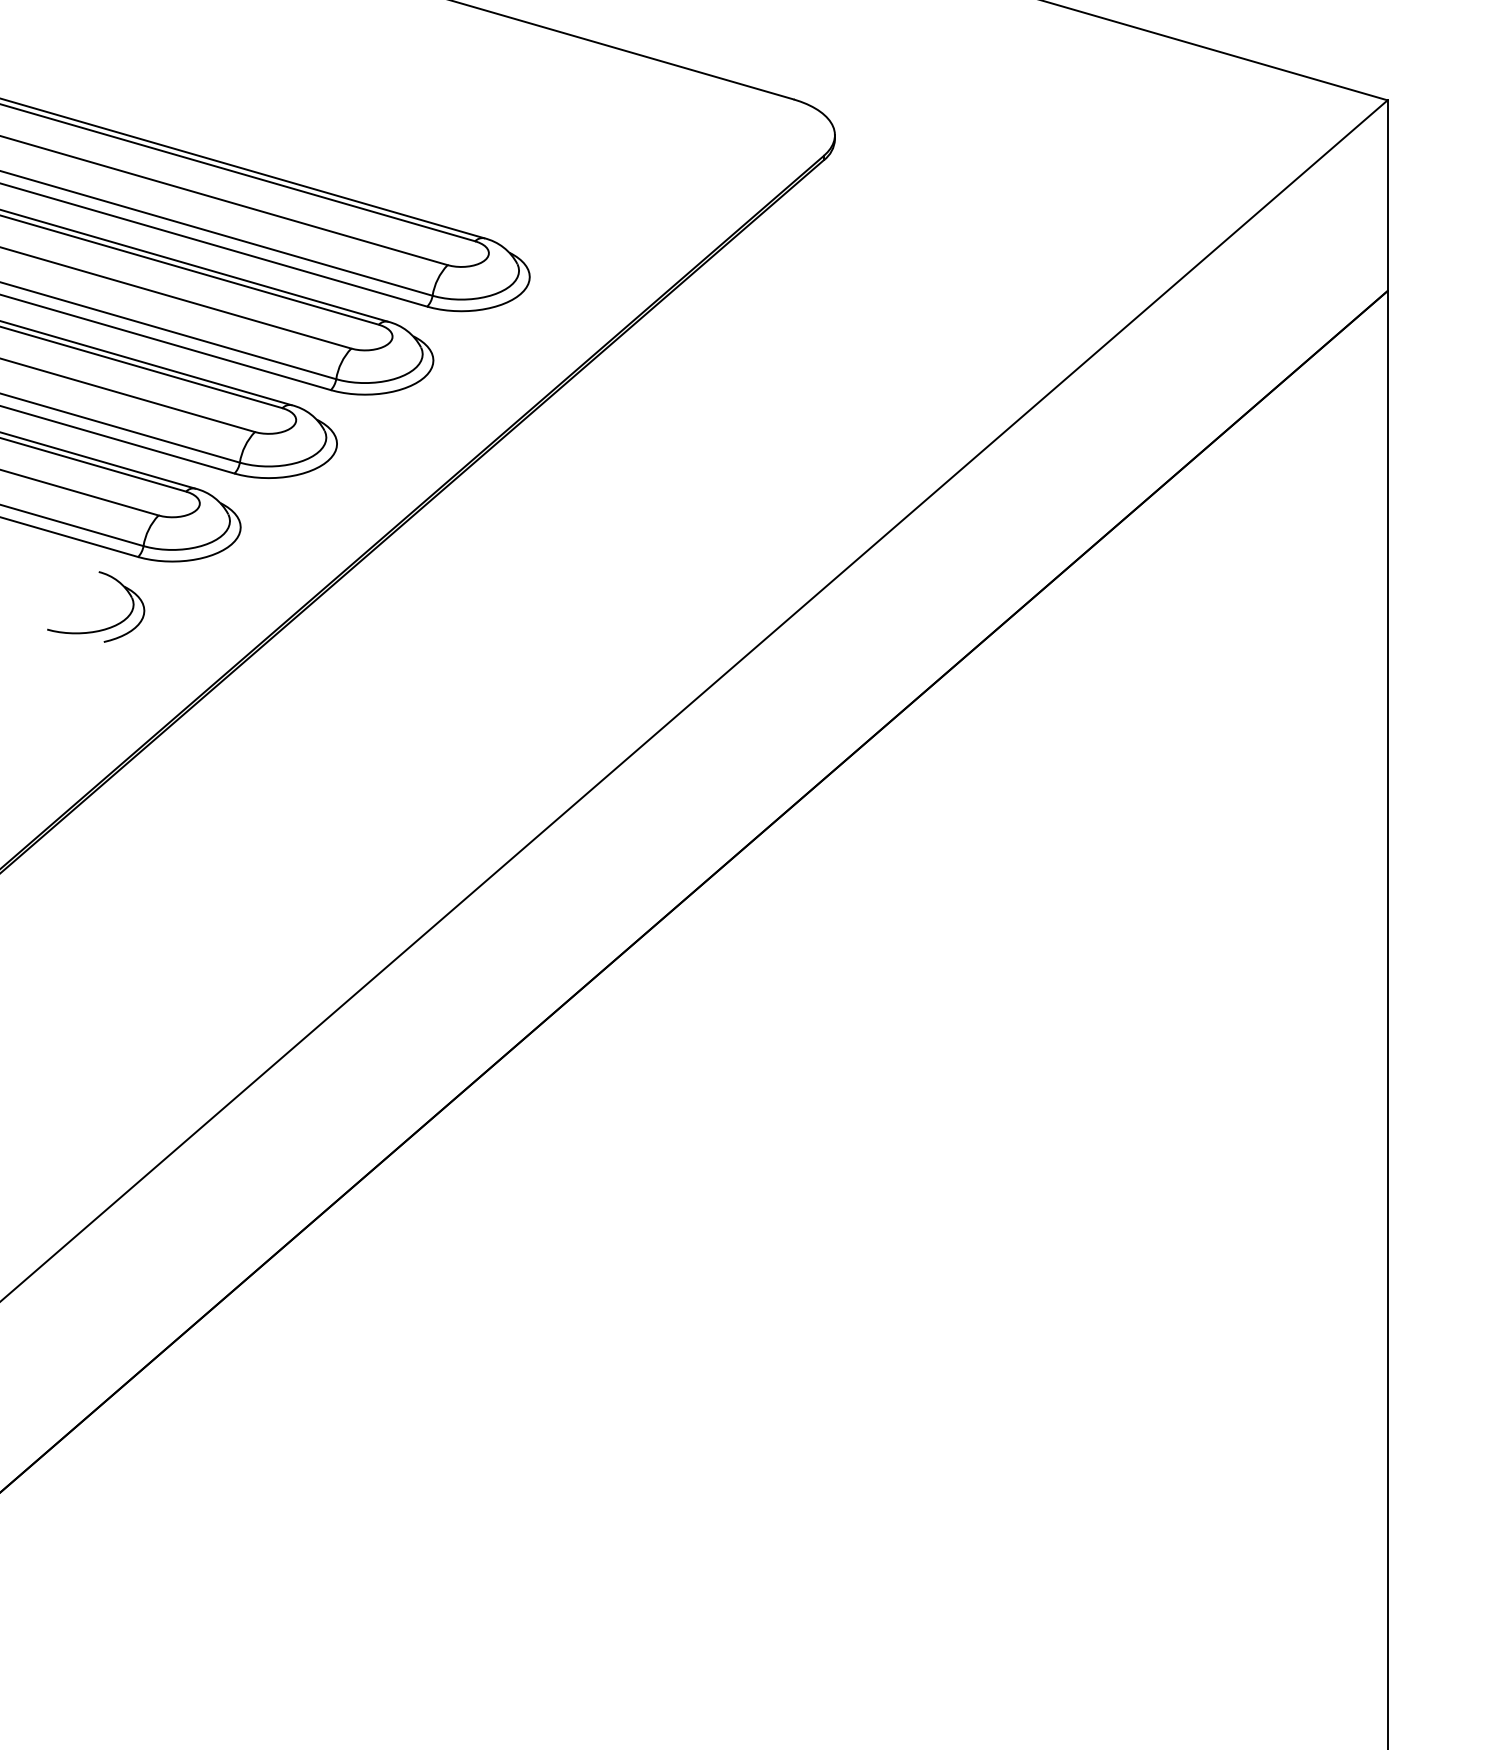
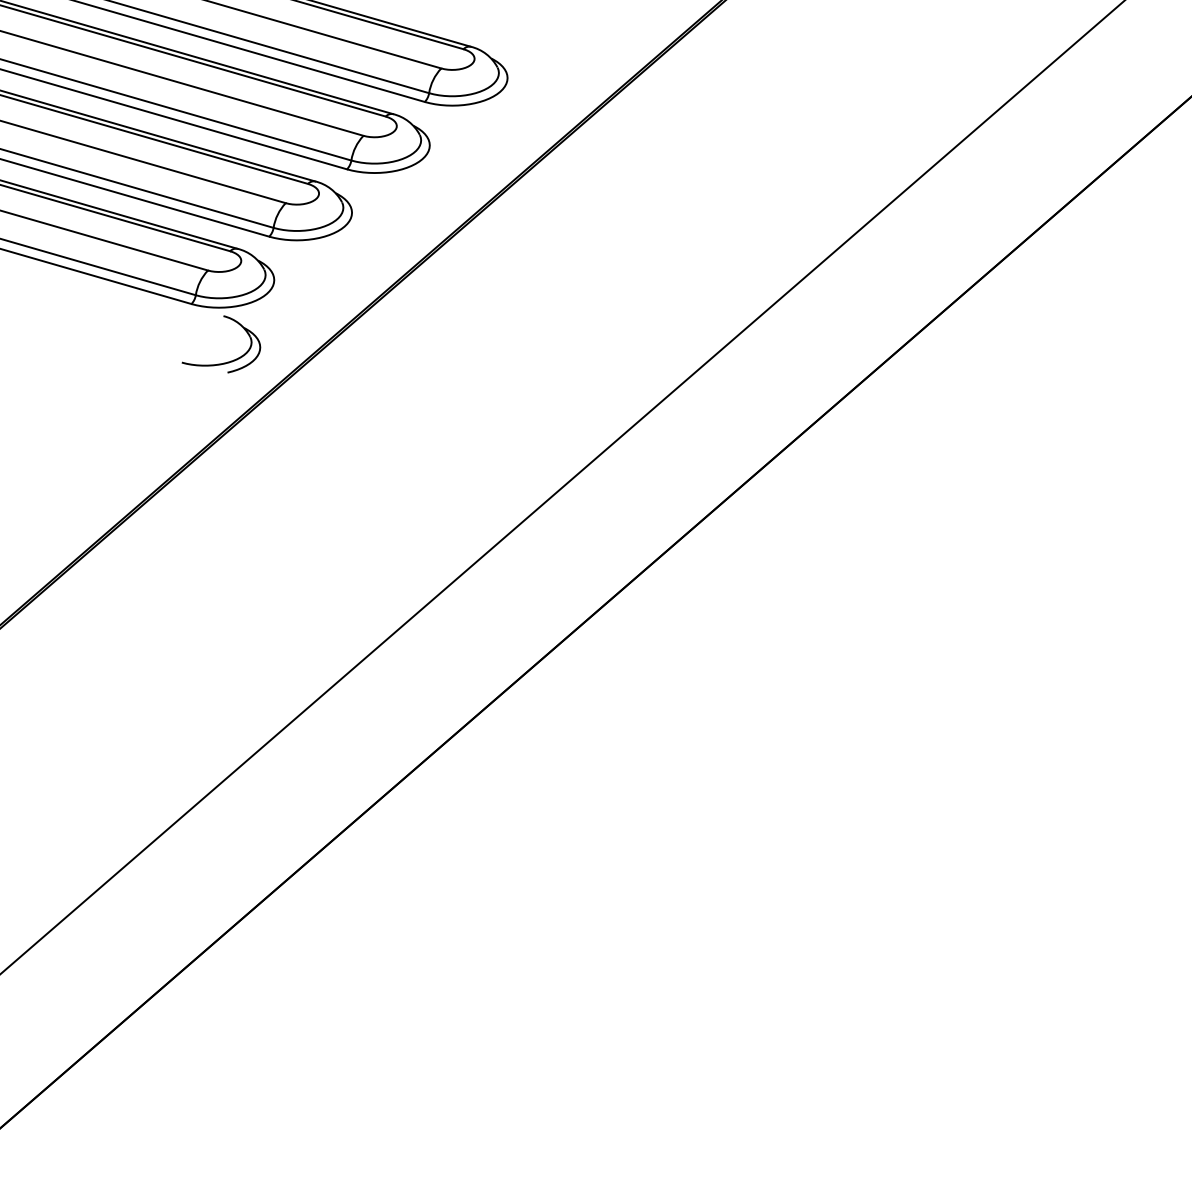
part: (100, 629) -> (224, 362), moved

